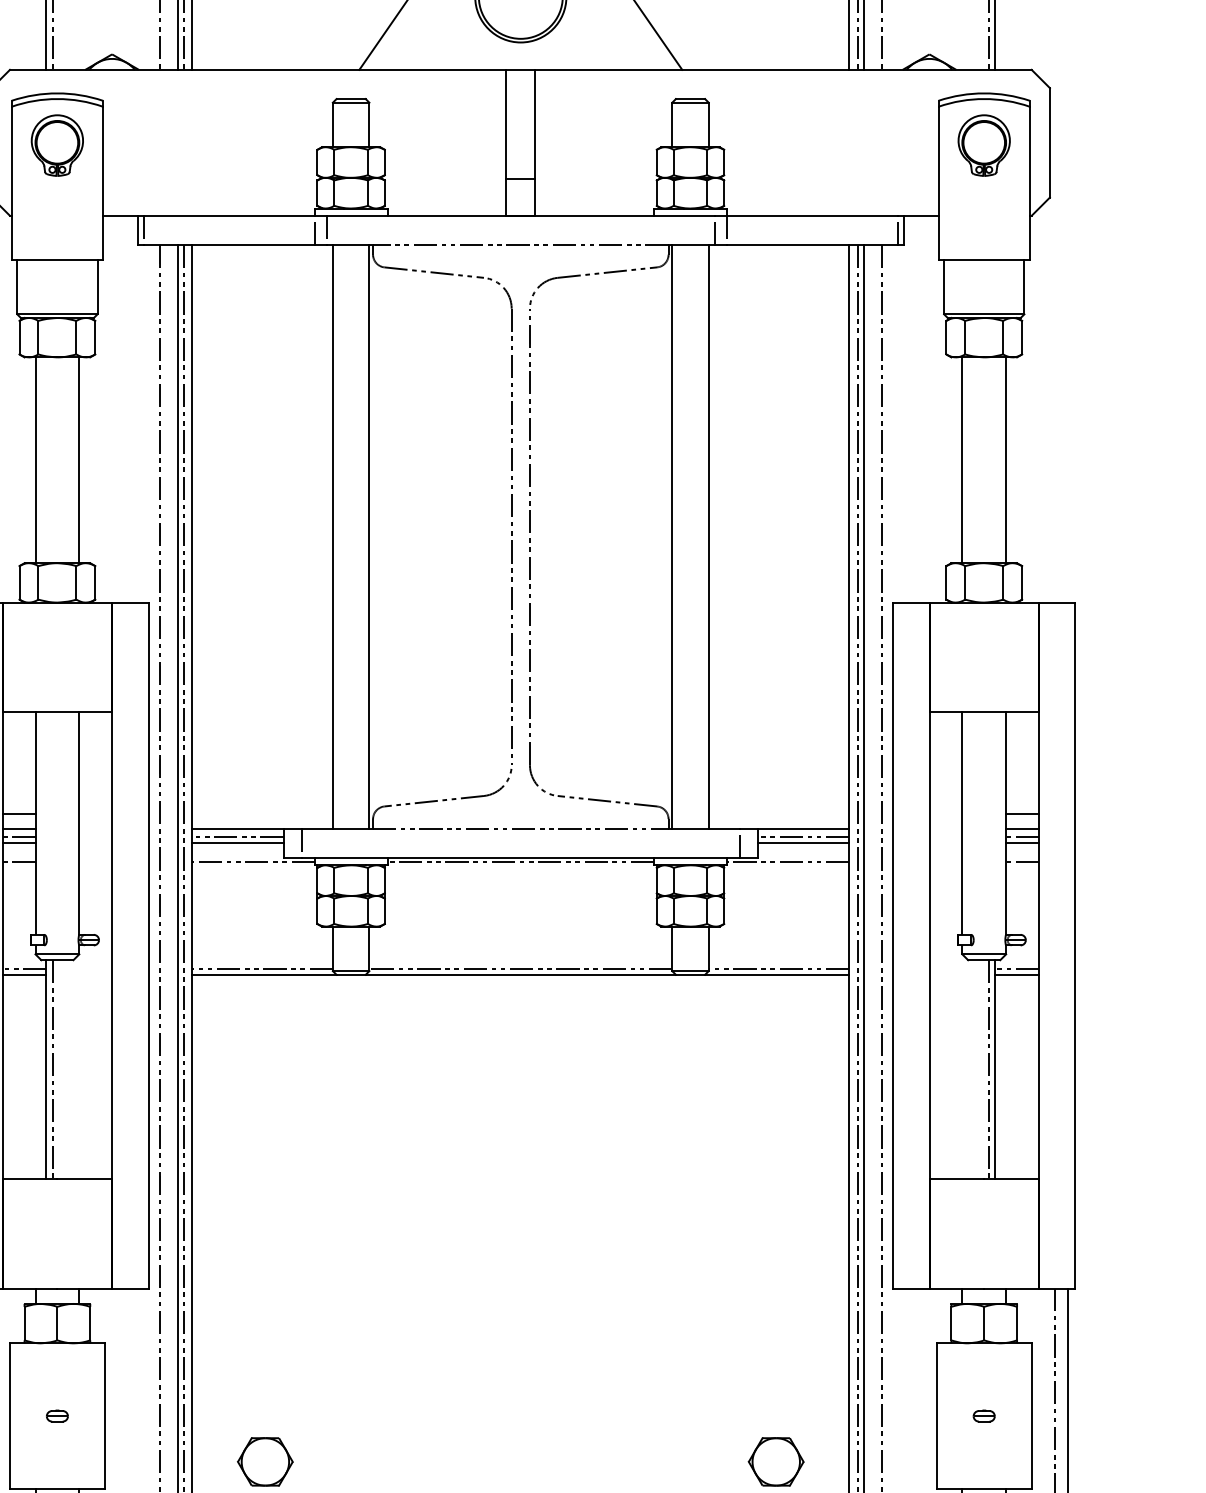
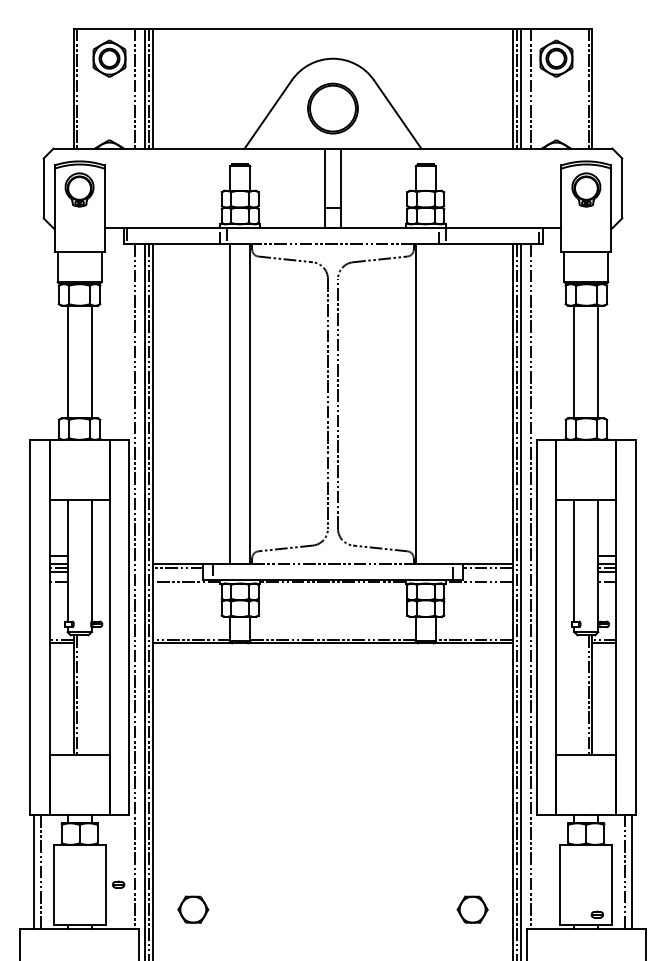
line: (708, 536) -> (435, 403), removed
line: (238, 843) -> (178, 571), removed
line: (803, 843) -> (487, 571), removed
part: (57, 1415) -> (118, 884), moved
part: (982, 1415) -> (596, 914), moved

